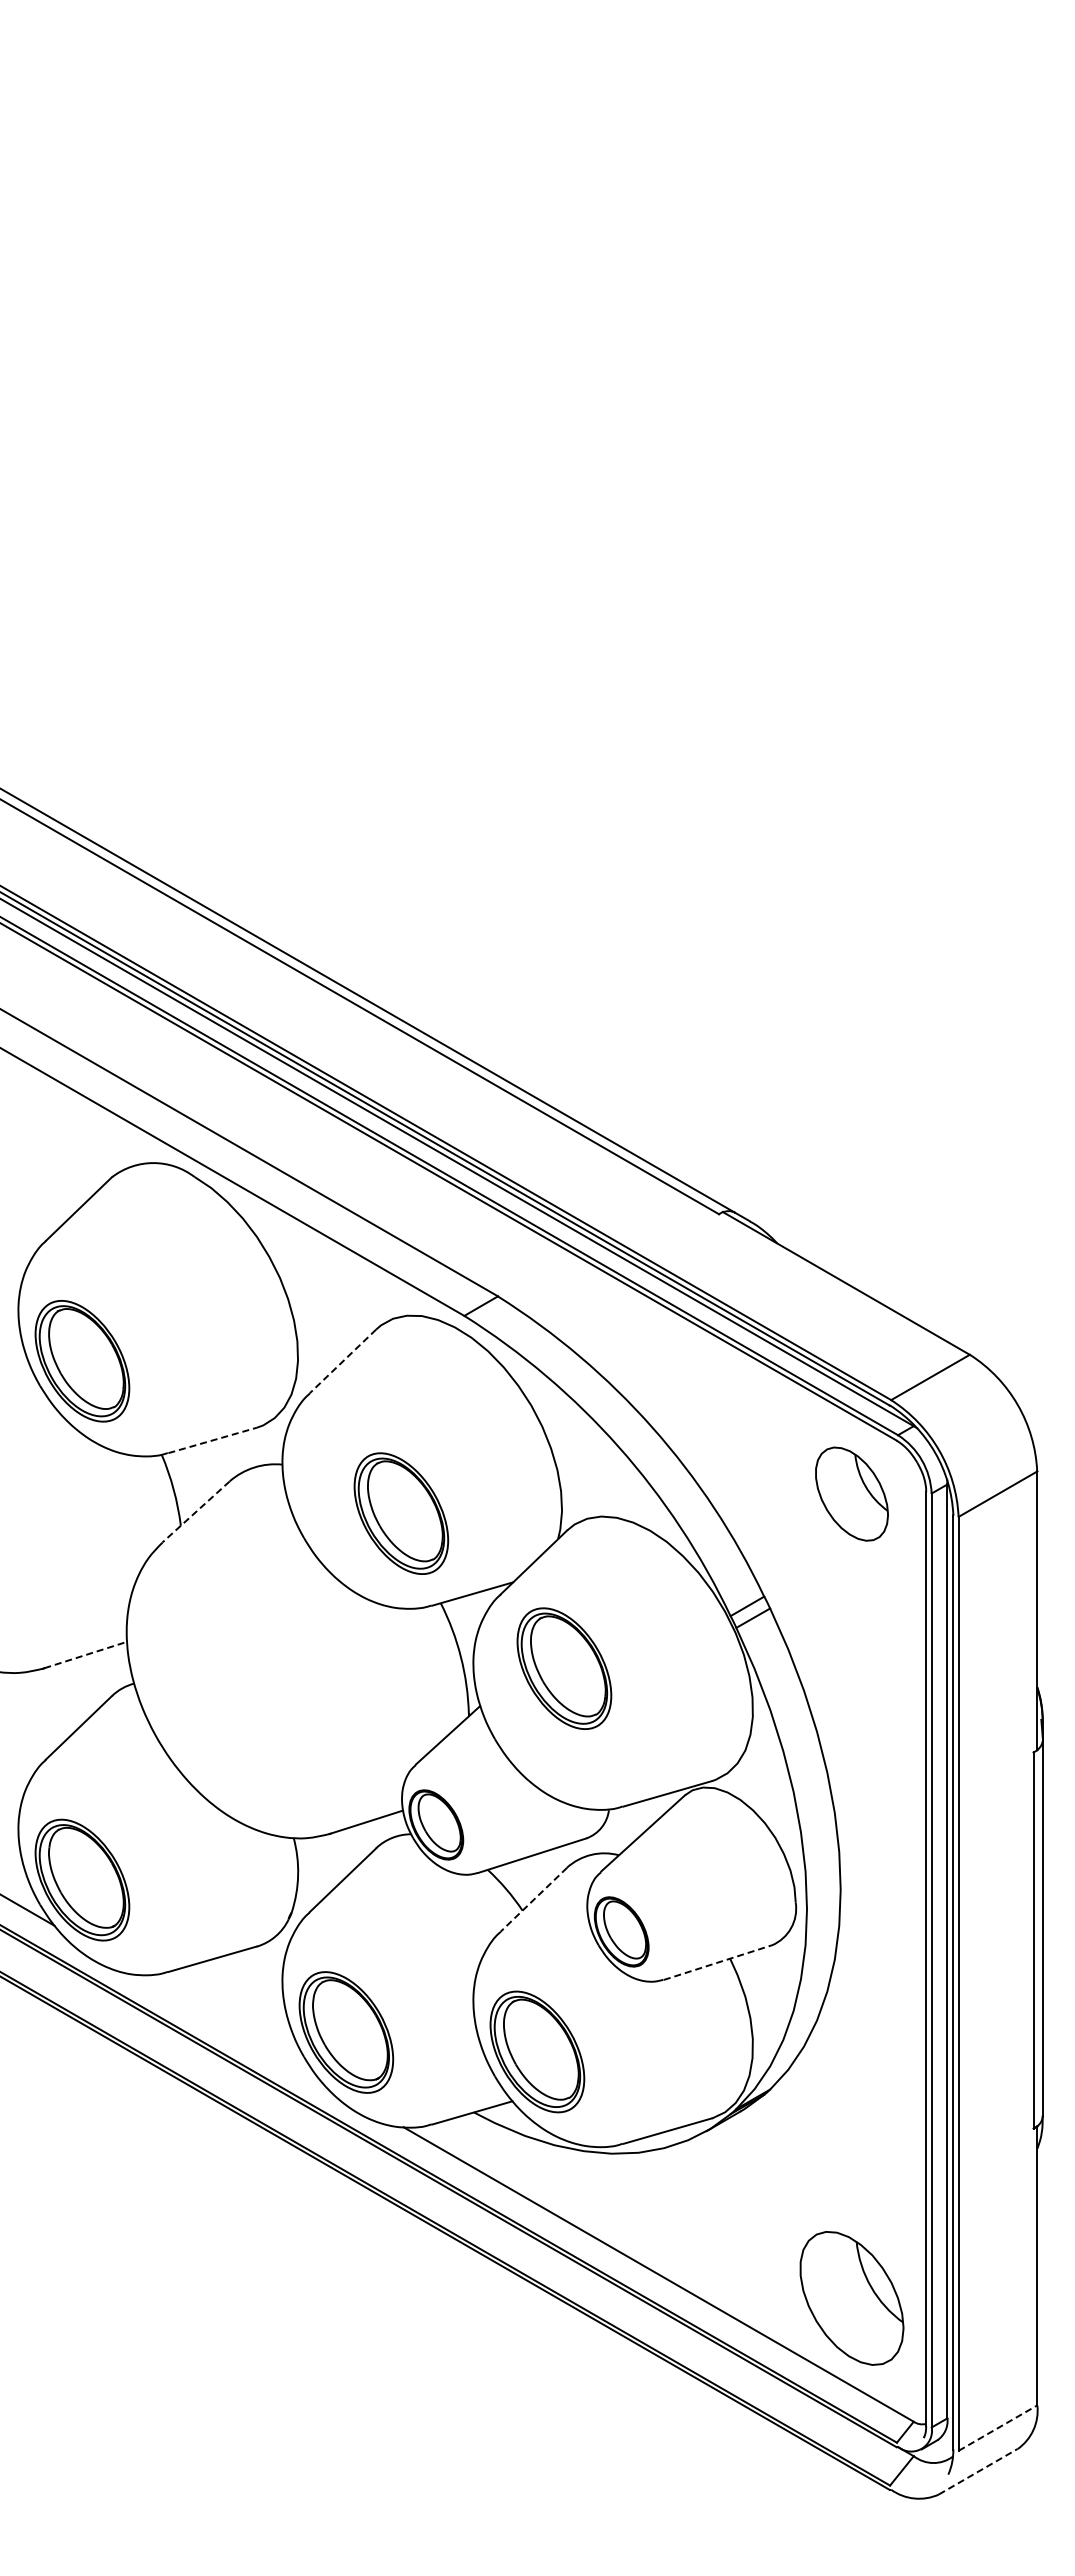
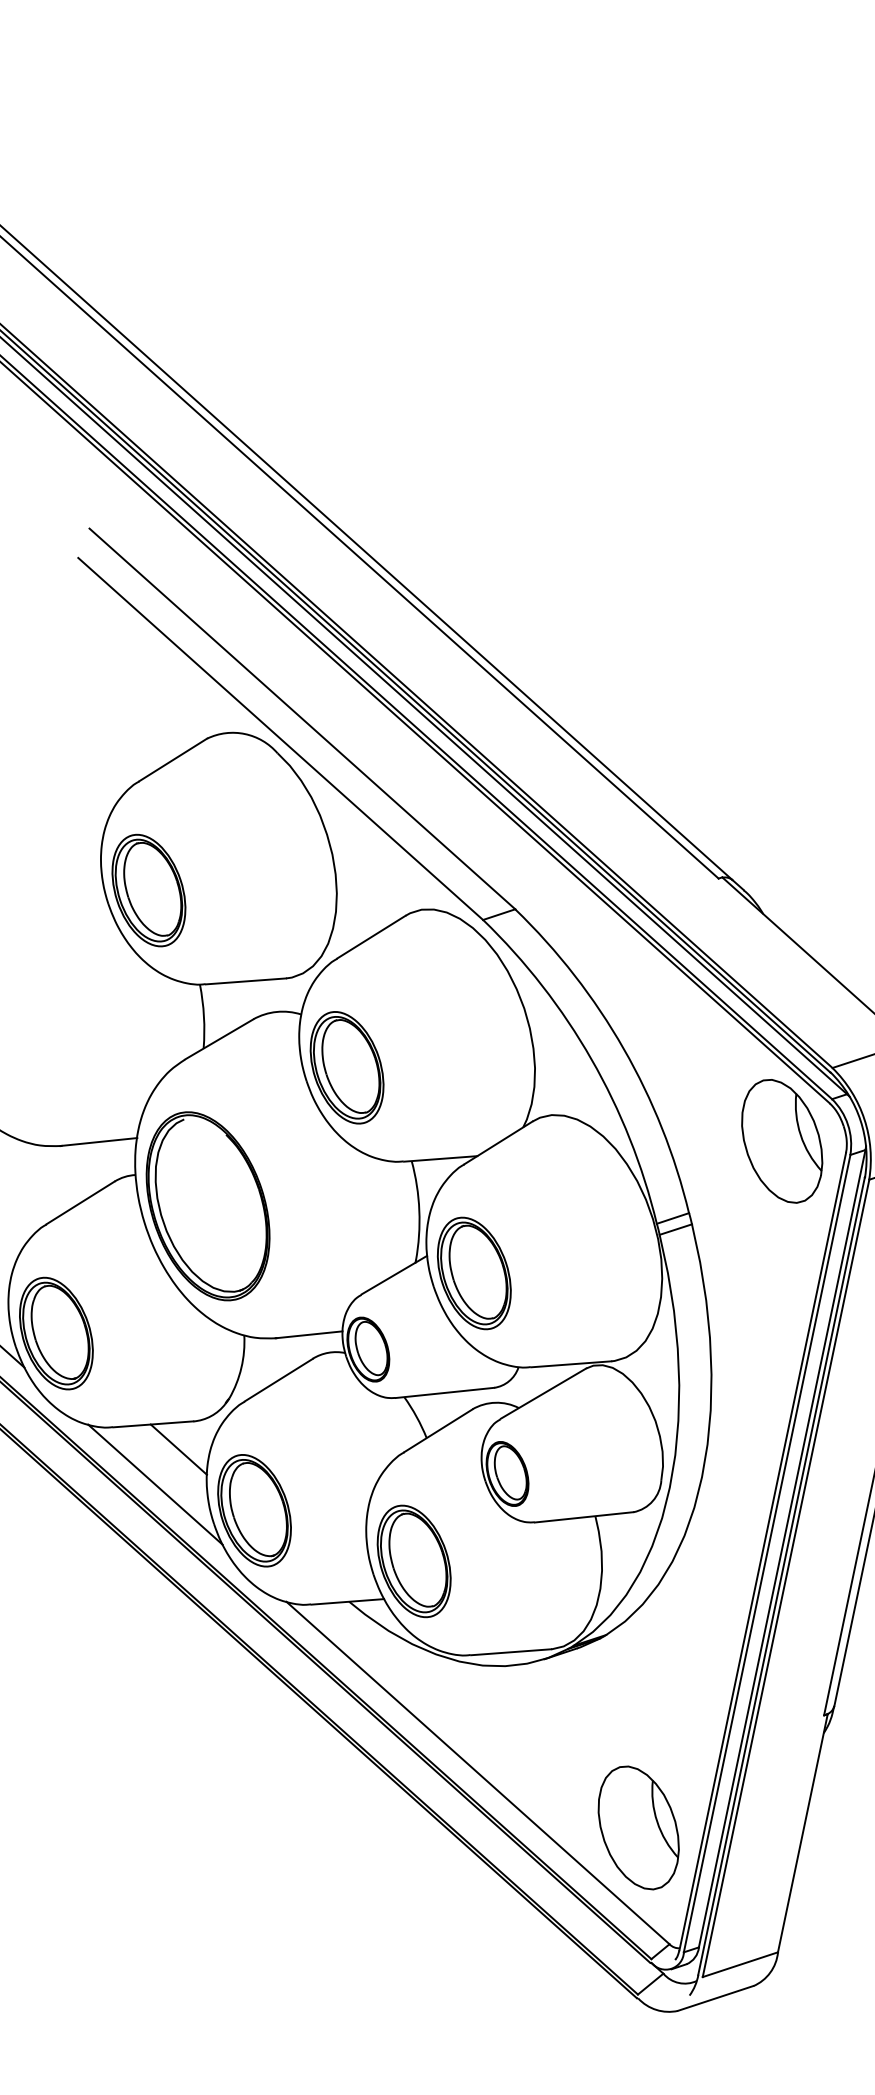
line: (342, 1361) -> (370, 937), dashed -> solid
line: (213, 1440) -> (246, 981), dashed -> solid
part: (851, 1493) -> (781, 1140), size x1.43
line: (195, 1512) -> (218, 1039), dashed -> solid
part: (401, 1513) -> (347, 1067), moved
line: (85, 1654) -> (99, 1141), dashed -> solid
part: (564, 1668) -> (474, 1273), moved
part: (222, 1701) -> (207, 1206), added
line: (533, 1900) -> (437, 1431), dashed -> solid
line: (717, 1962) -> (583, 1517), dashed -> solid
line: (246, 1981) -> (178, 1449), added
line: (228, 2026) -> (154, 1484), added
line: (998, 2427) -> (740, 1964), dashed -> solid
line: (978, 2471) -> (715, 1998), dashed -> solid

